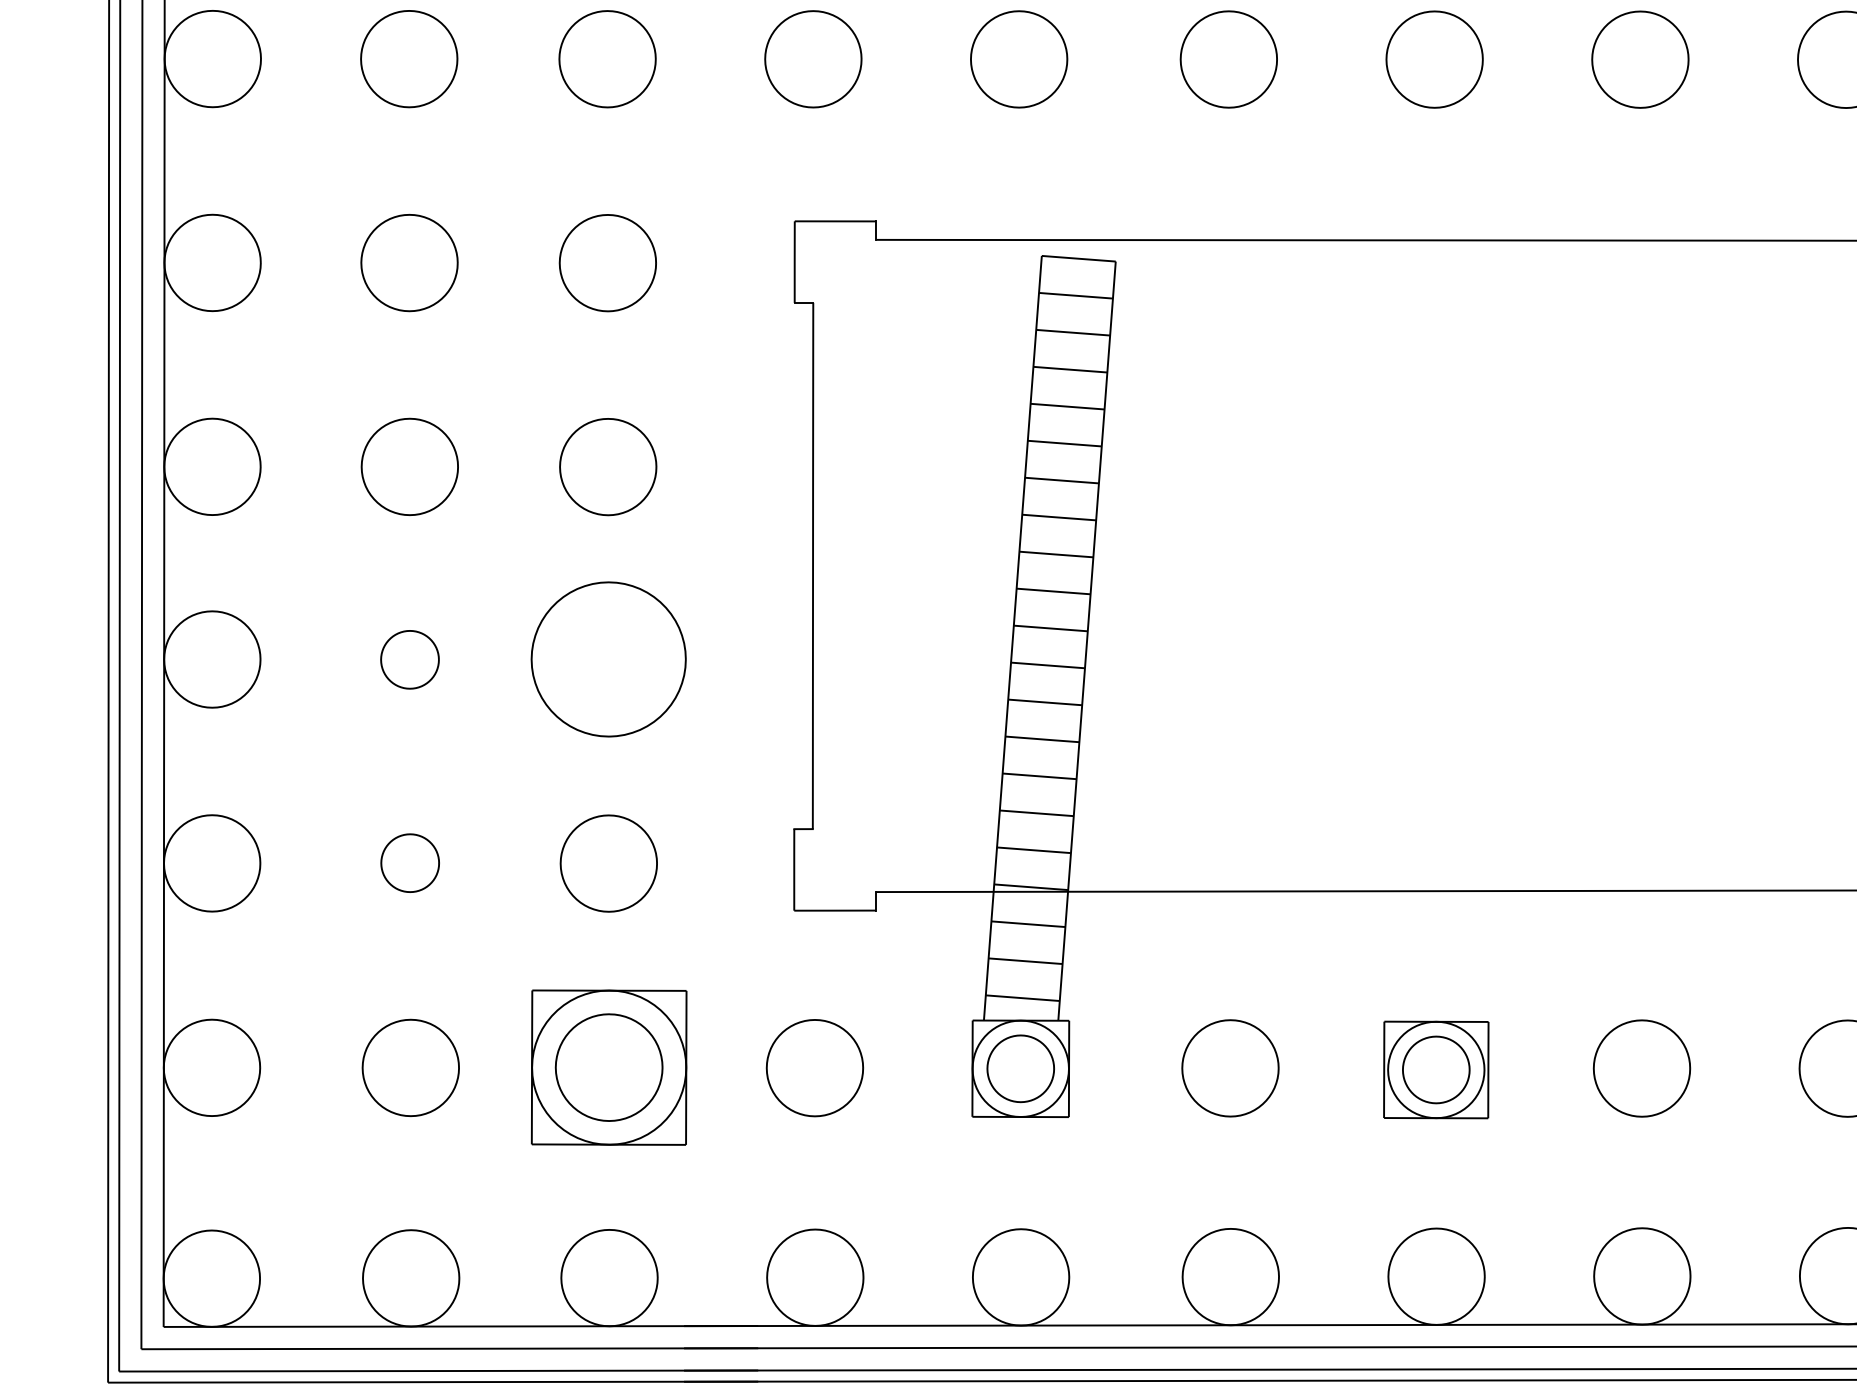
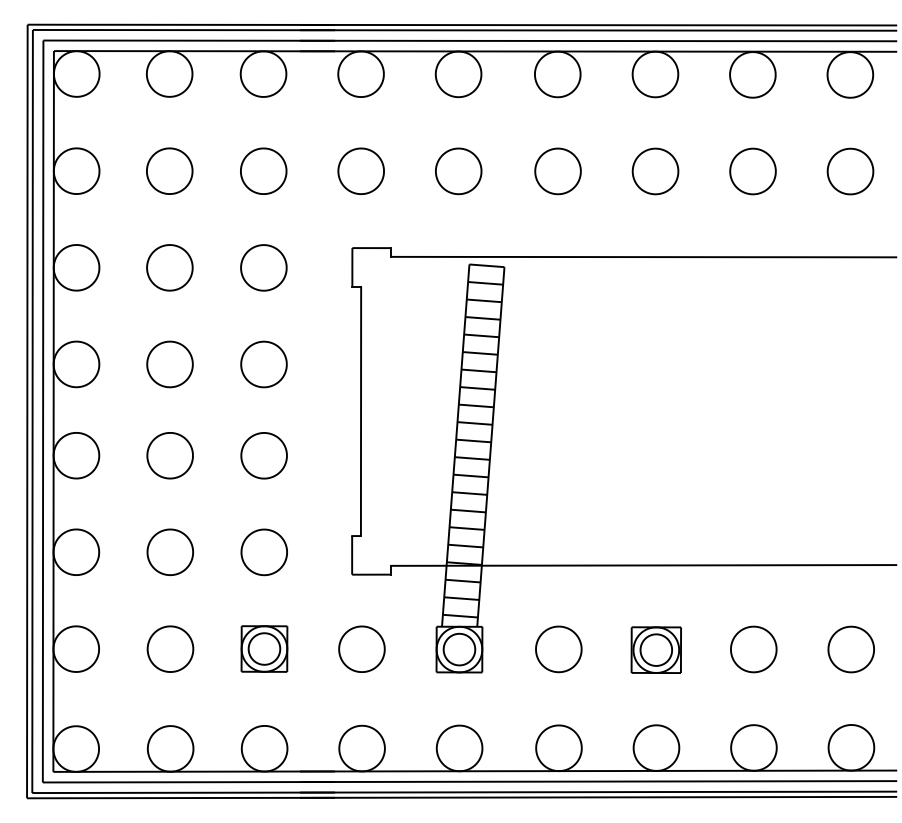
part: (408, 659) -> (169, 455), size x1.67
part: (607, 659) -> (263, 455), size x0.62
part: (408, 861) -> (169, 551), size x1.67
part: (609, 1066) -> (264, 648), size x0.62

